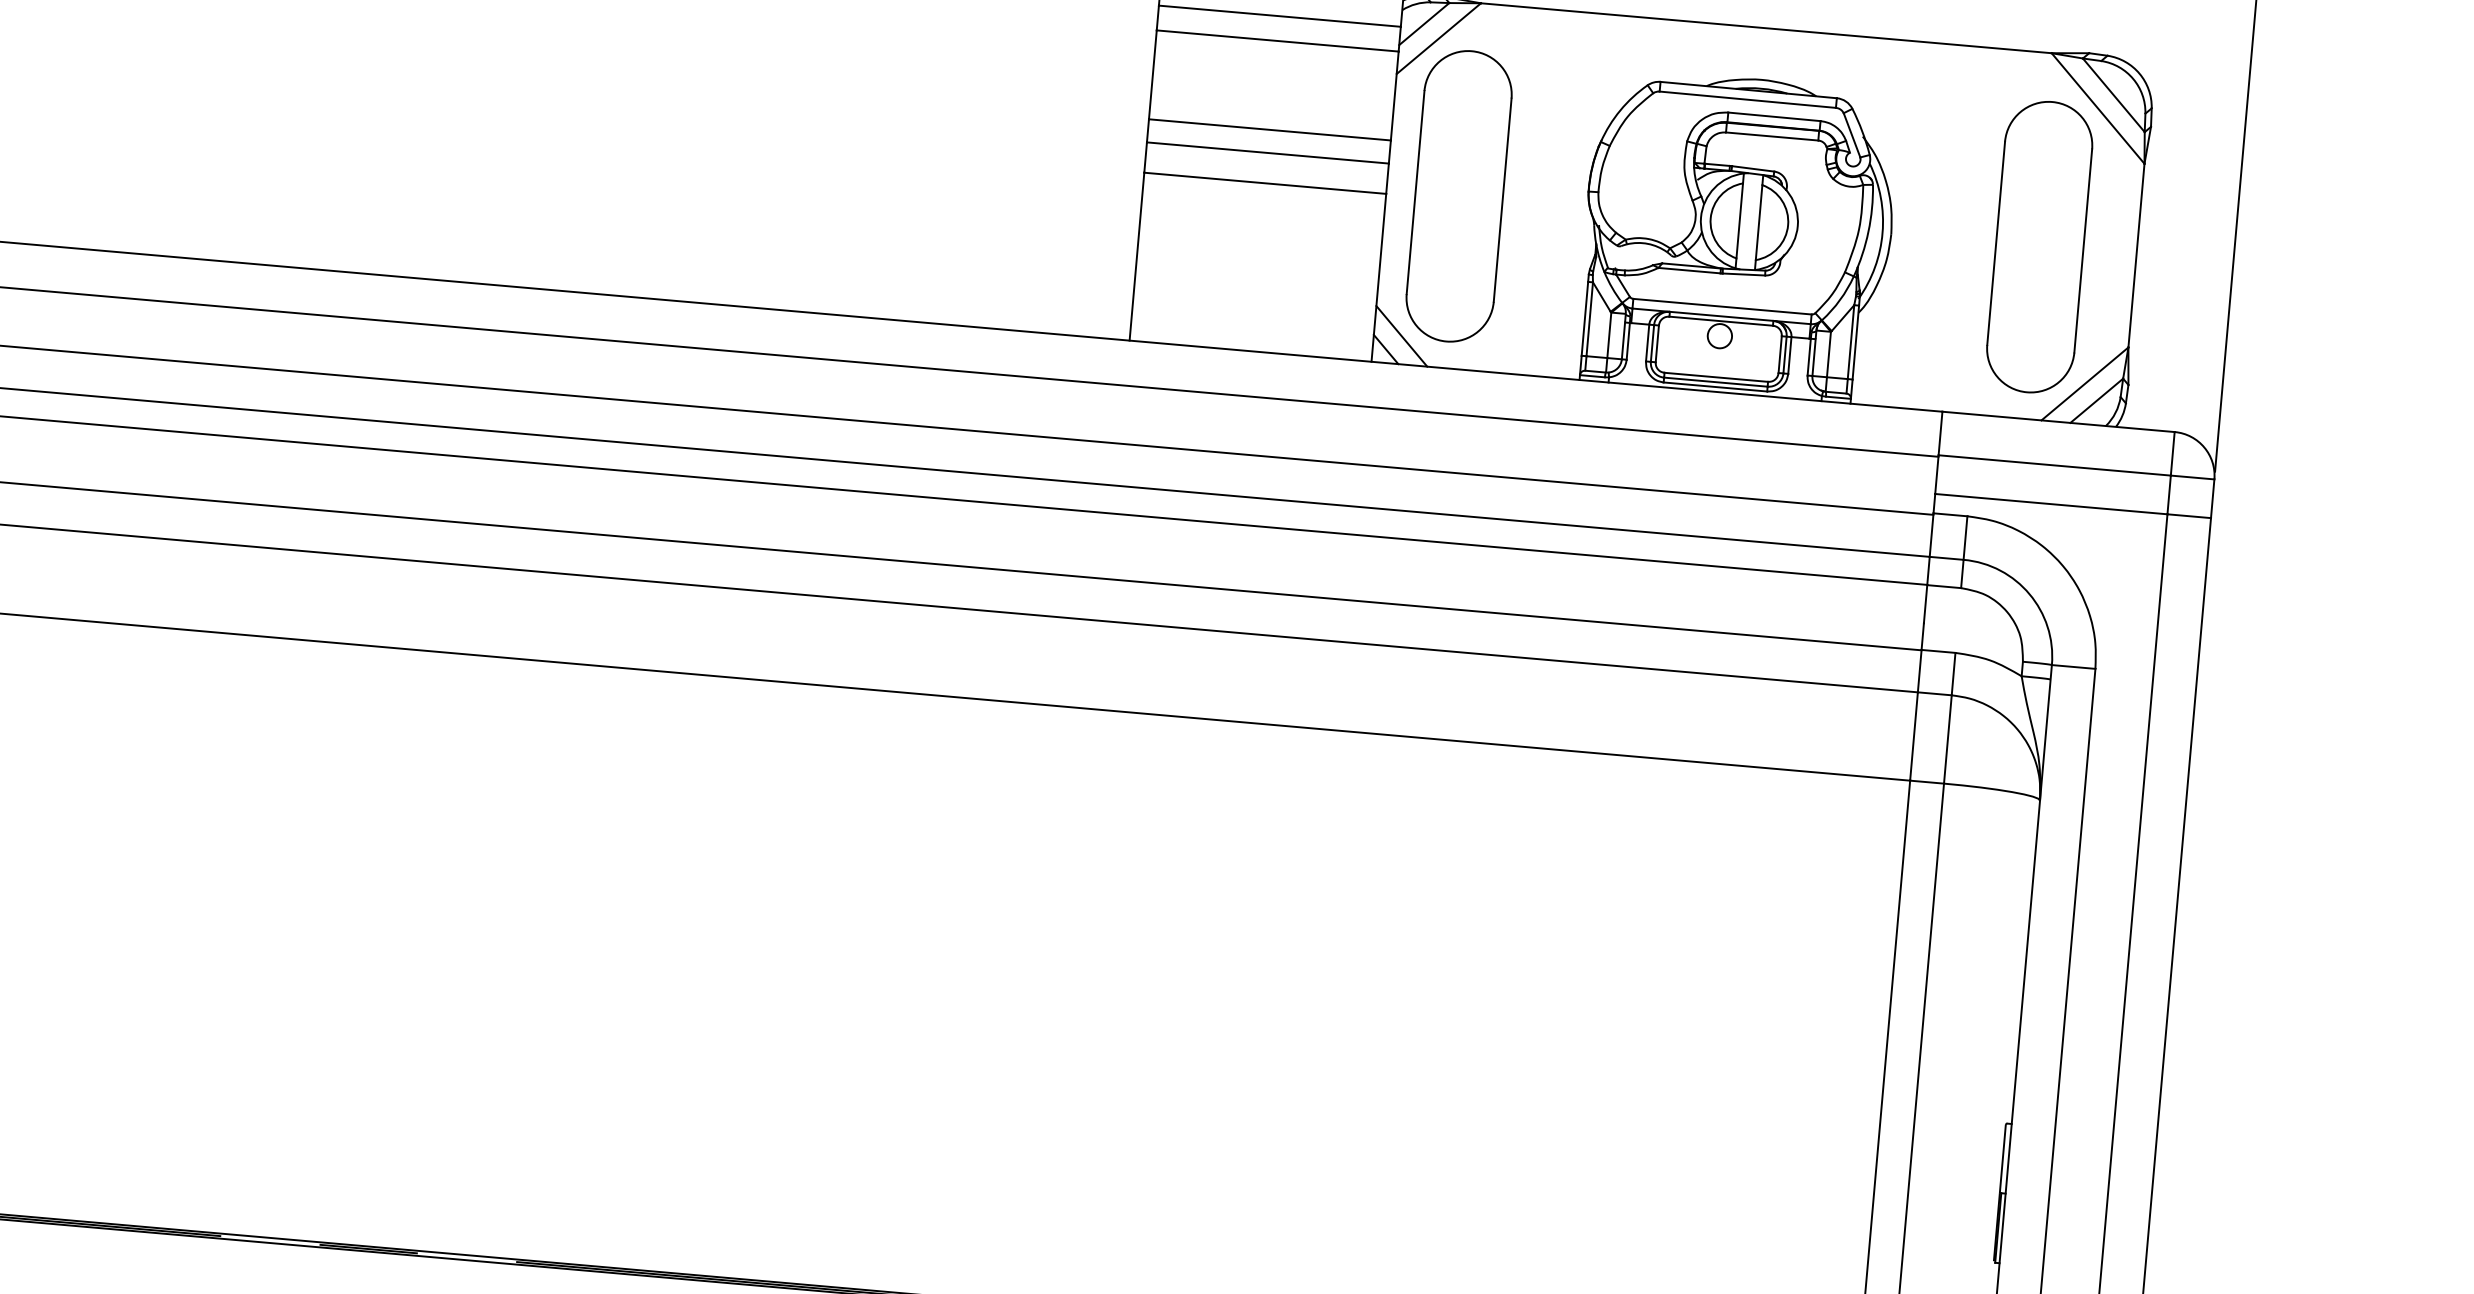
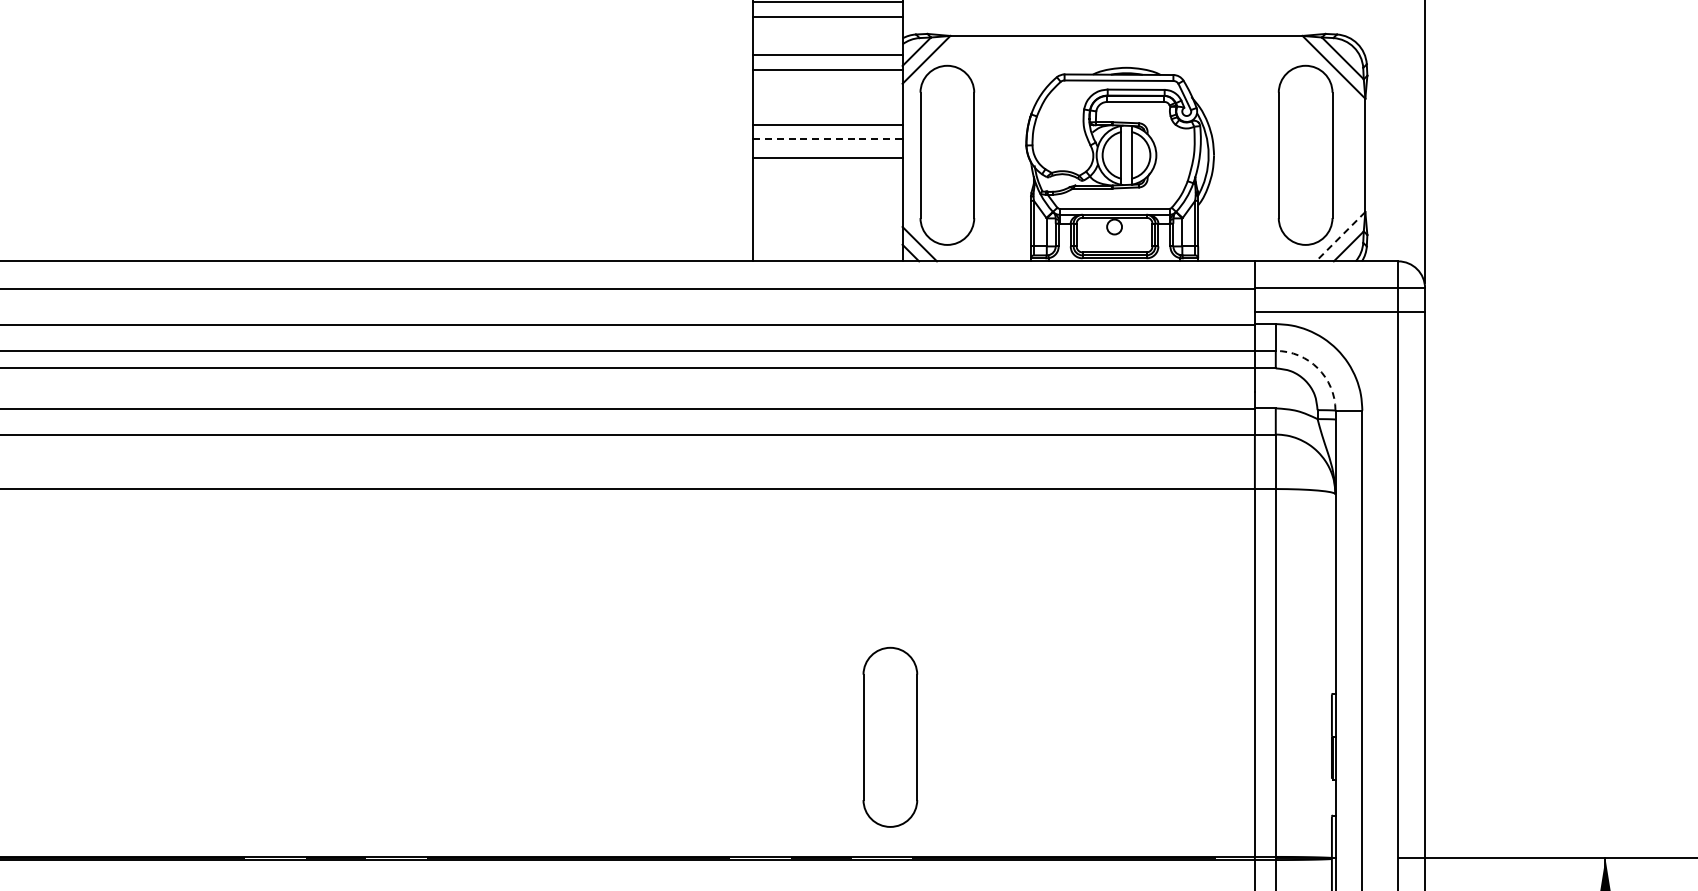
line: (1267, 153) -> (827, 139), solid -> dashed
line: (2084, 383) -> (1340, 236), solid -> dashed
arc: (2030, 594) -> (1318, 368), solid -> dashed
part: (1284, 1130) -> (890, 736), added

